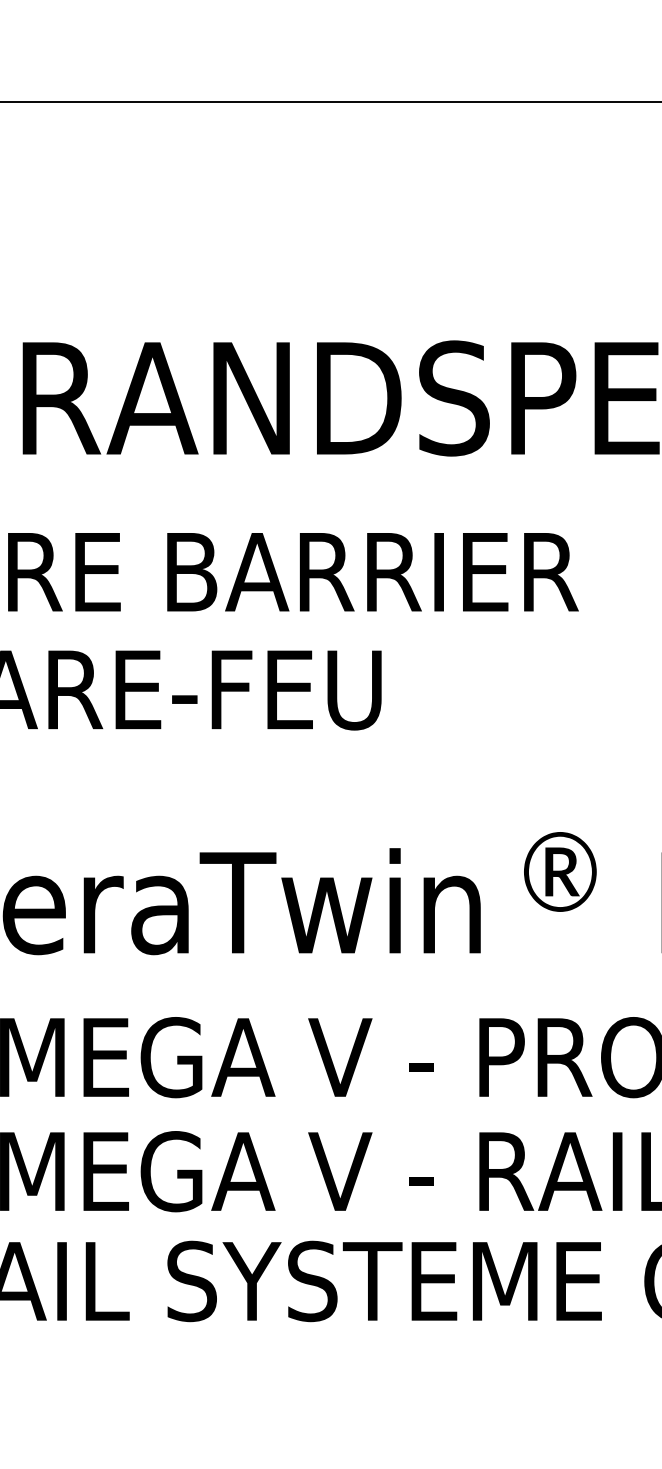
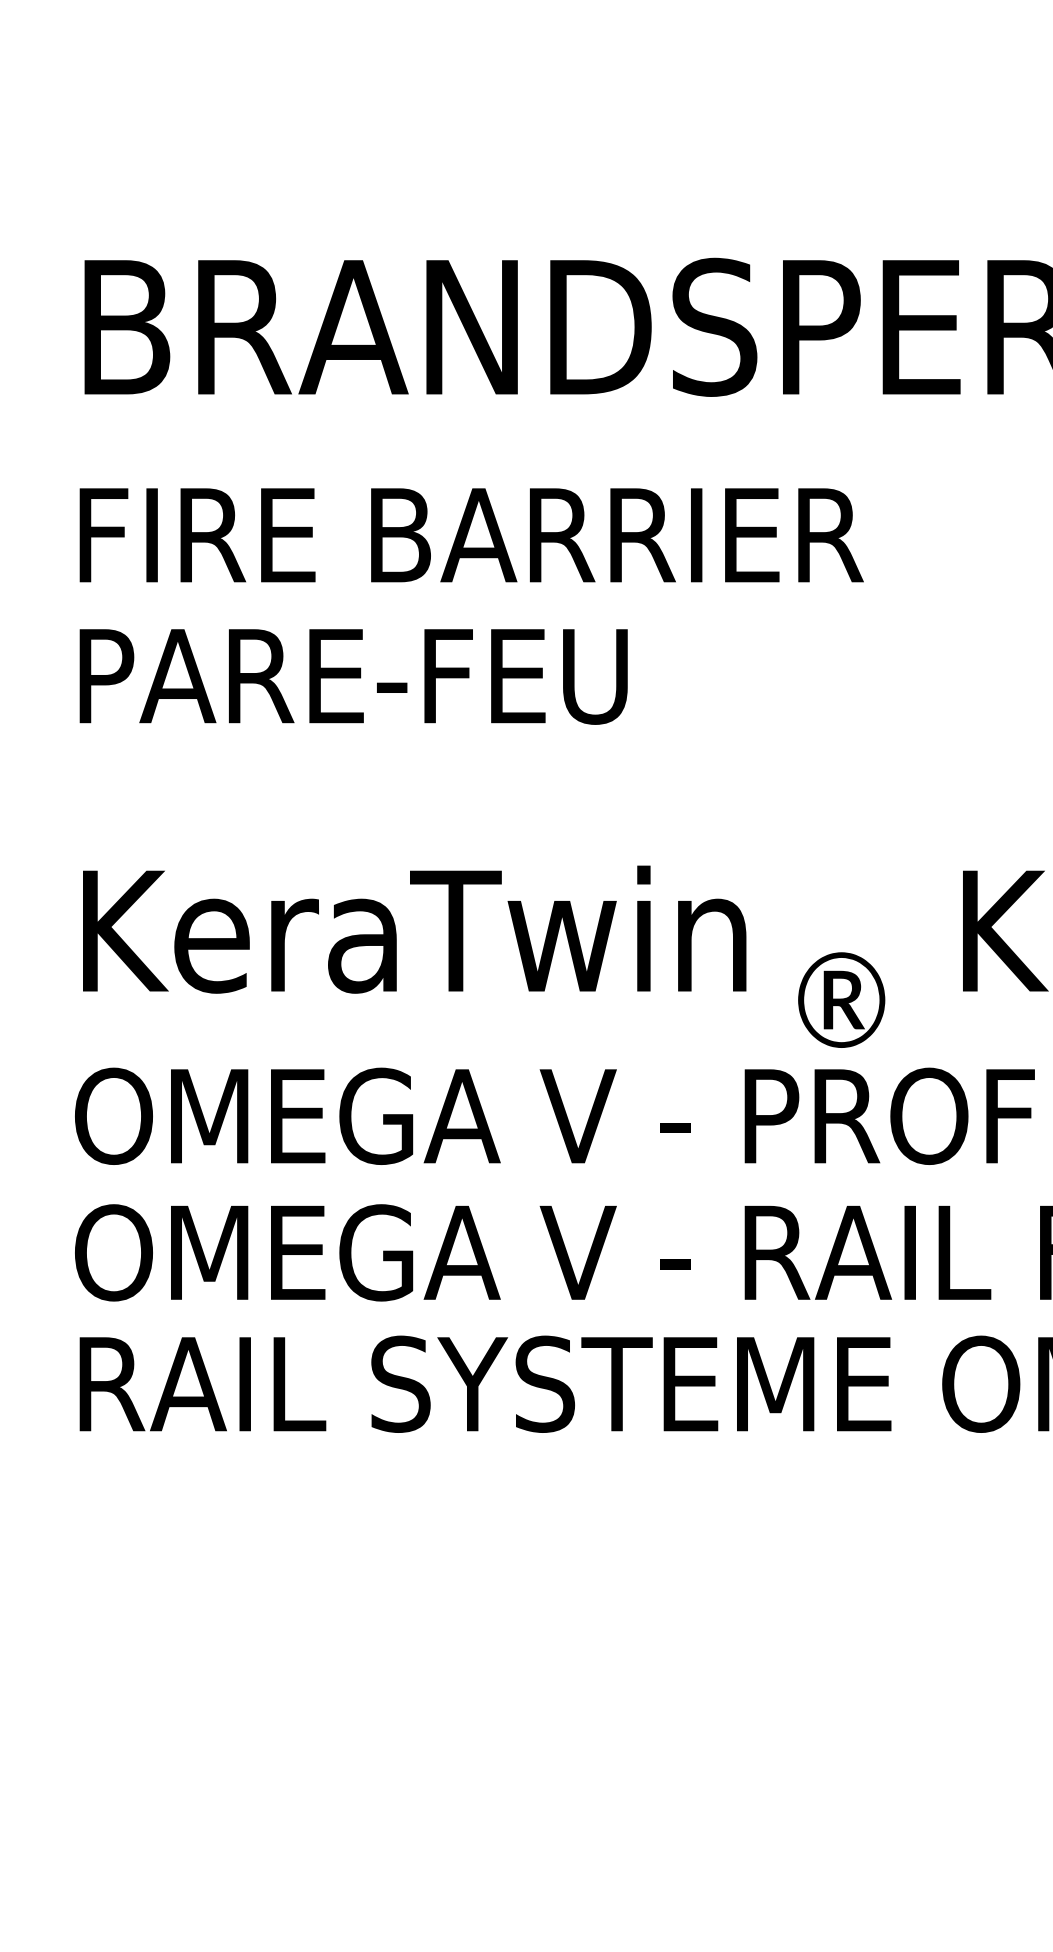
text: (560, 871) -> (841, 999), moved

